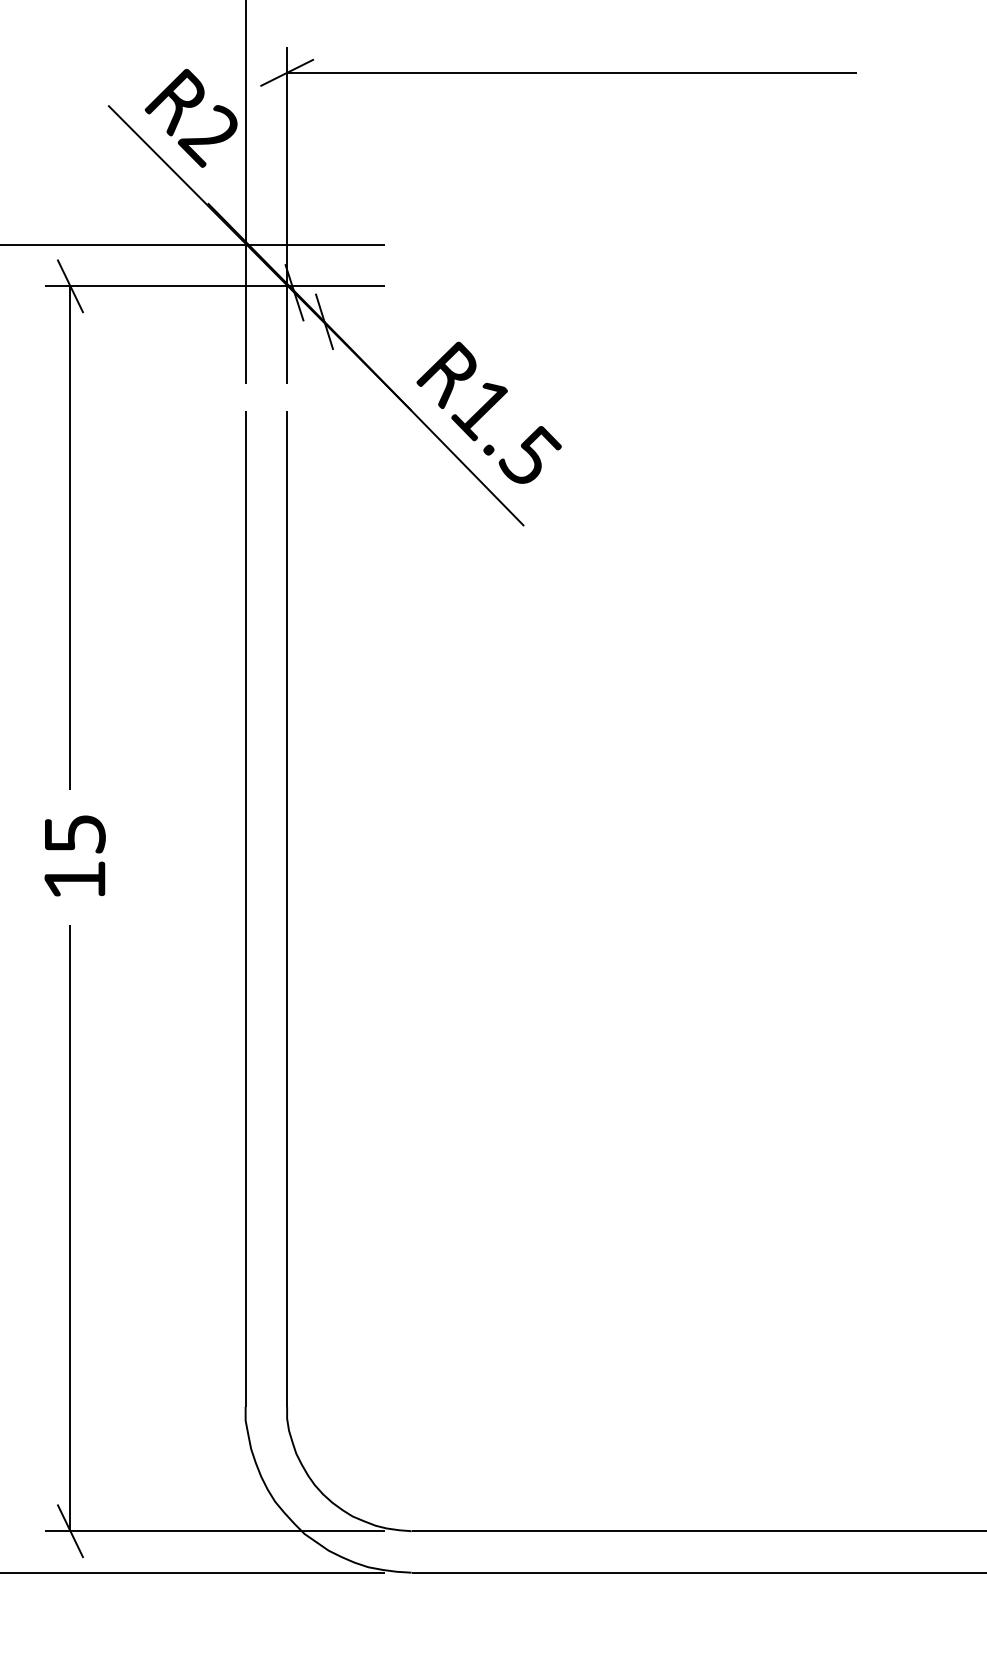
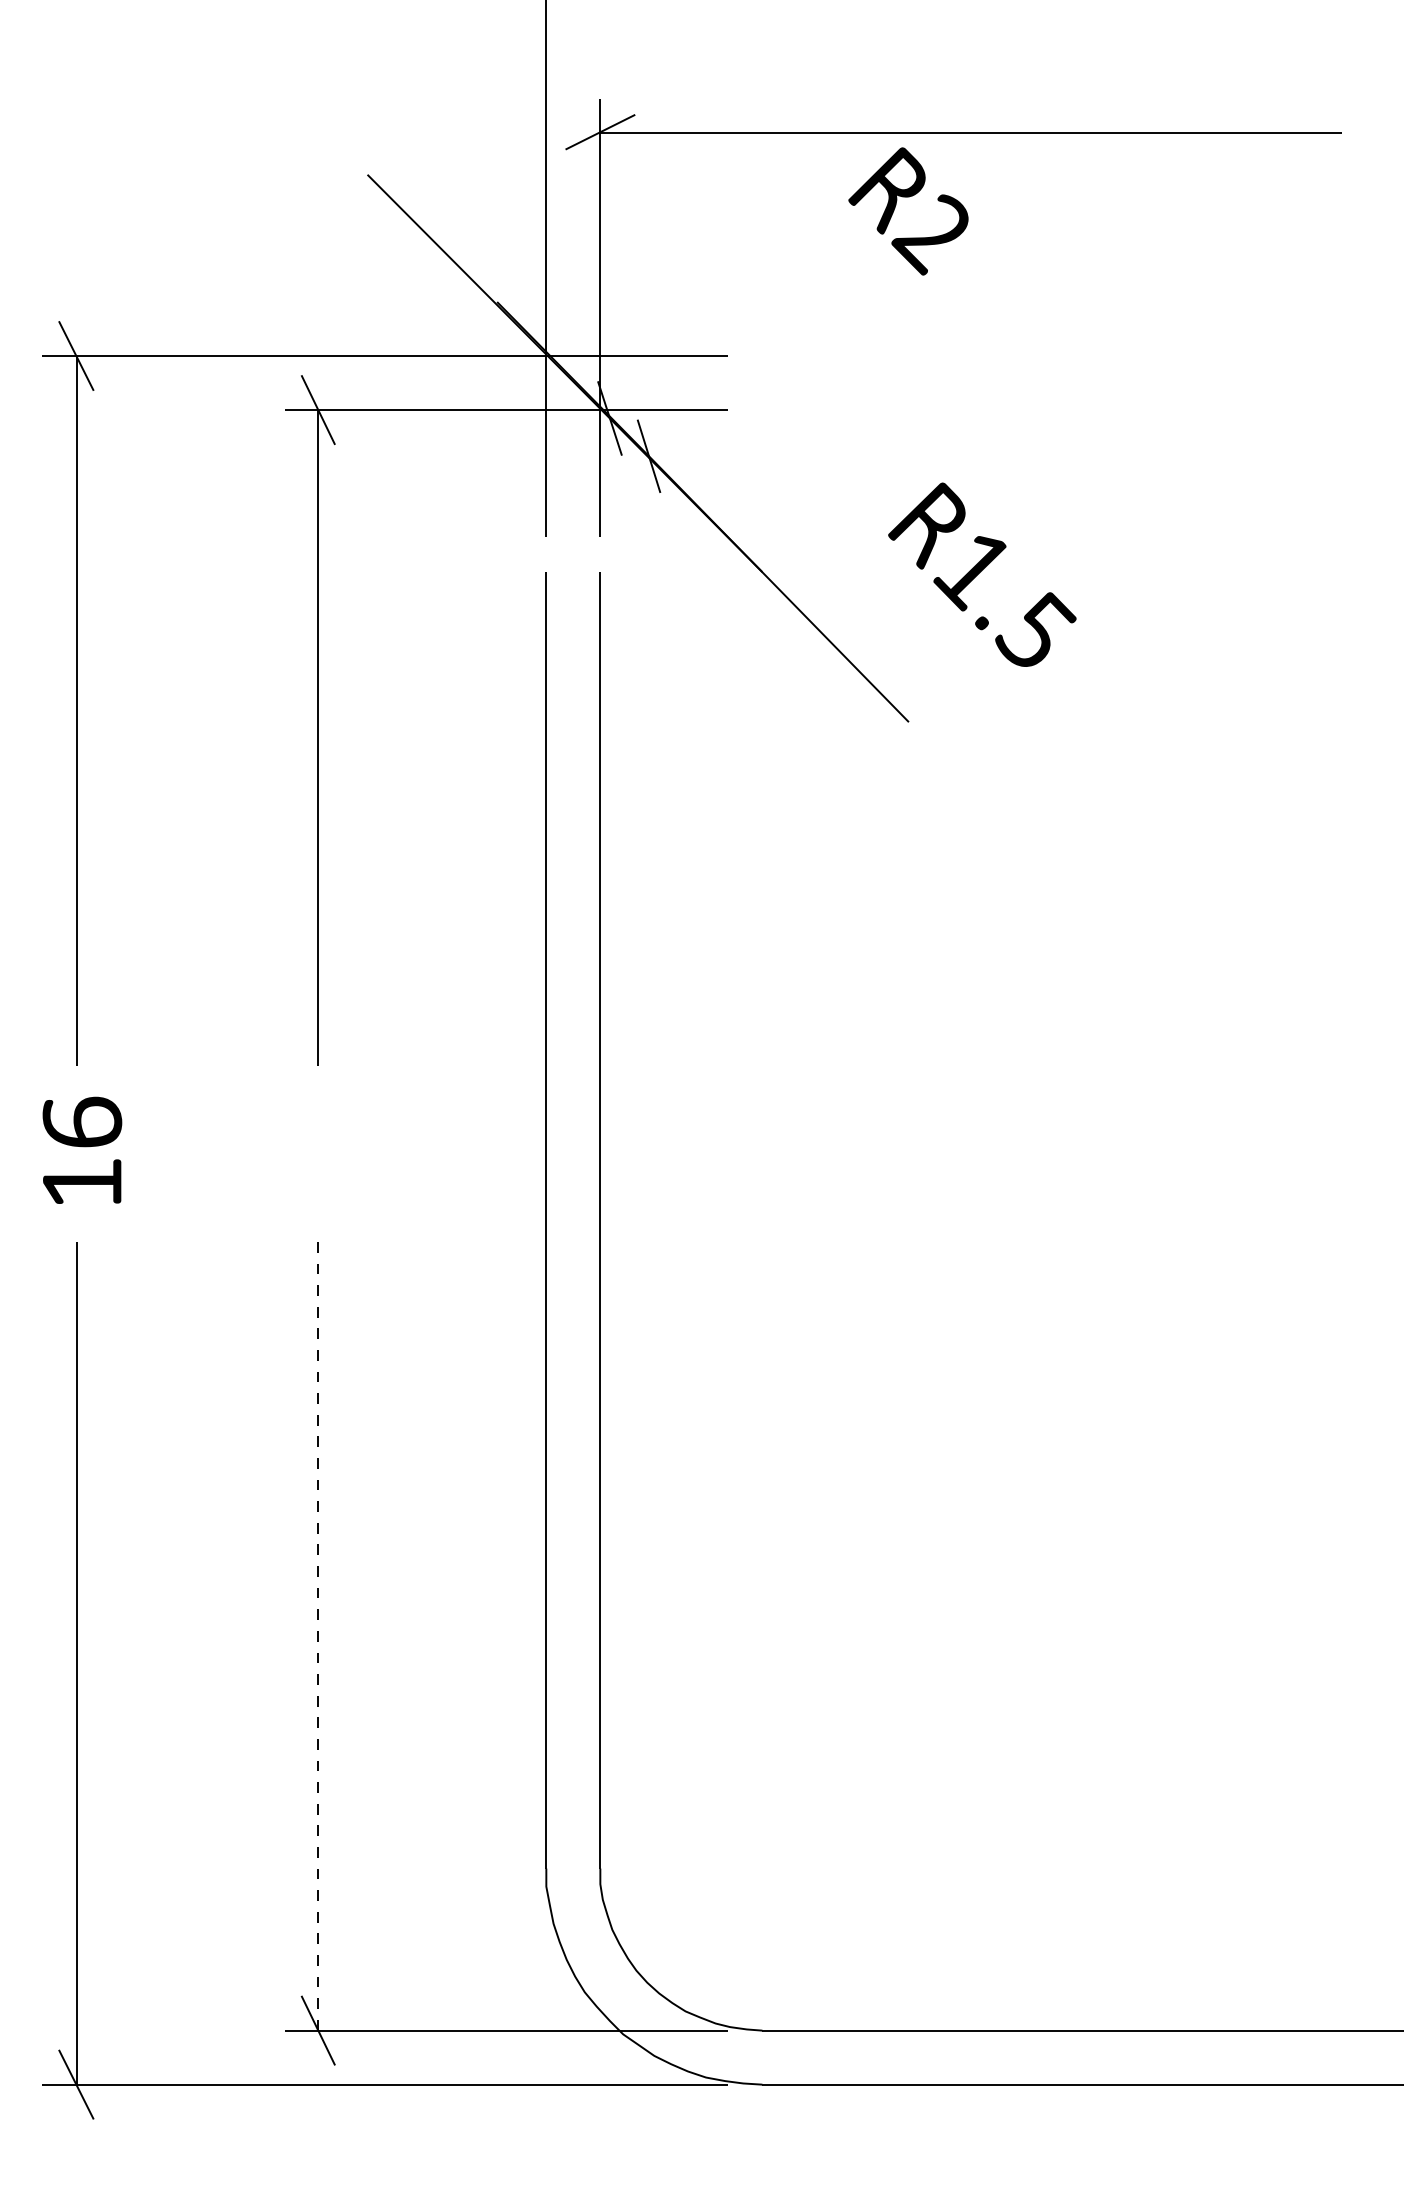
part: (181, 116) -> (895, 208), moved
part: (489, 412) -> (982, 574), moved
part: (73, 849) -> (322, 1143), removed
line: (70, 1227) -> (318, 1635), solid -> dashed

